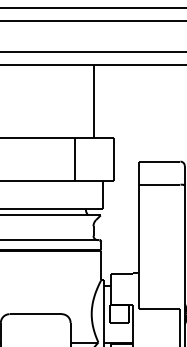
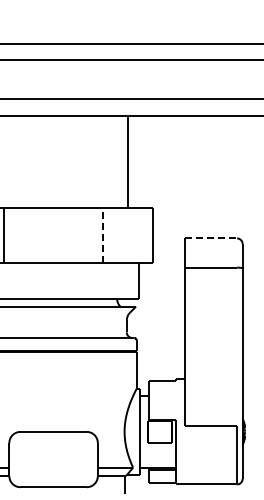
line: (75, 159) -> (103, 235), solid -> dashed
line: (160, 161) -> (211, 238), solid -> dashed

